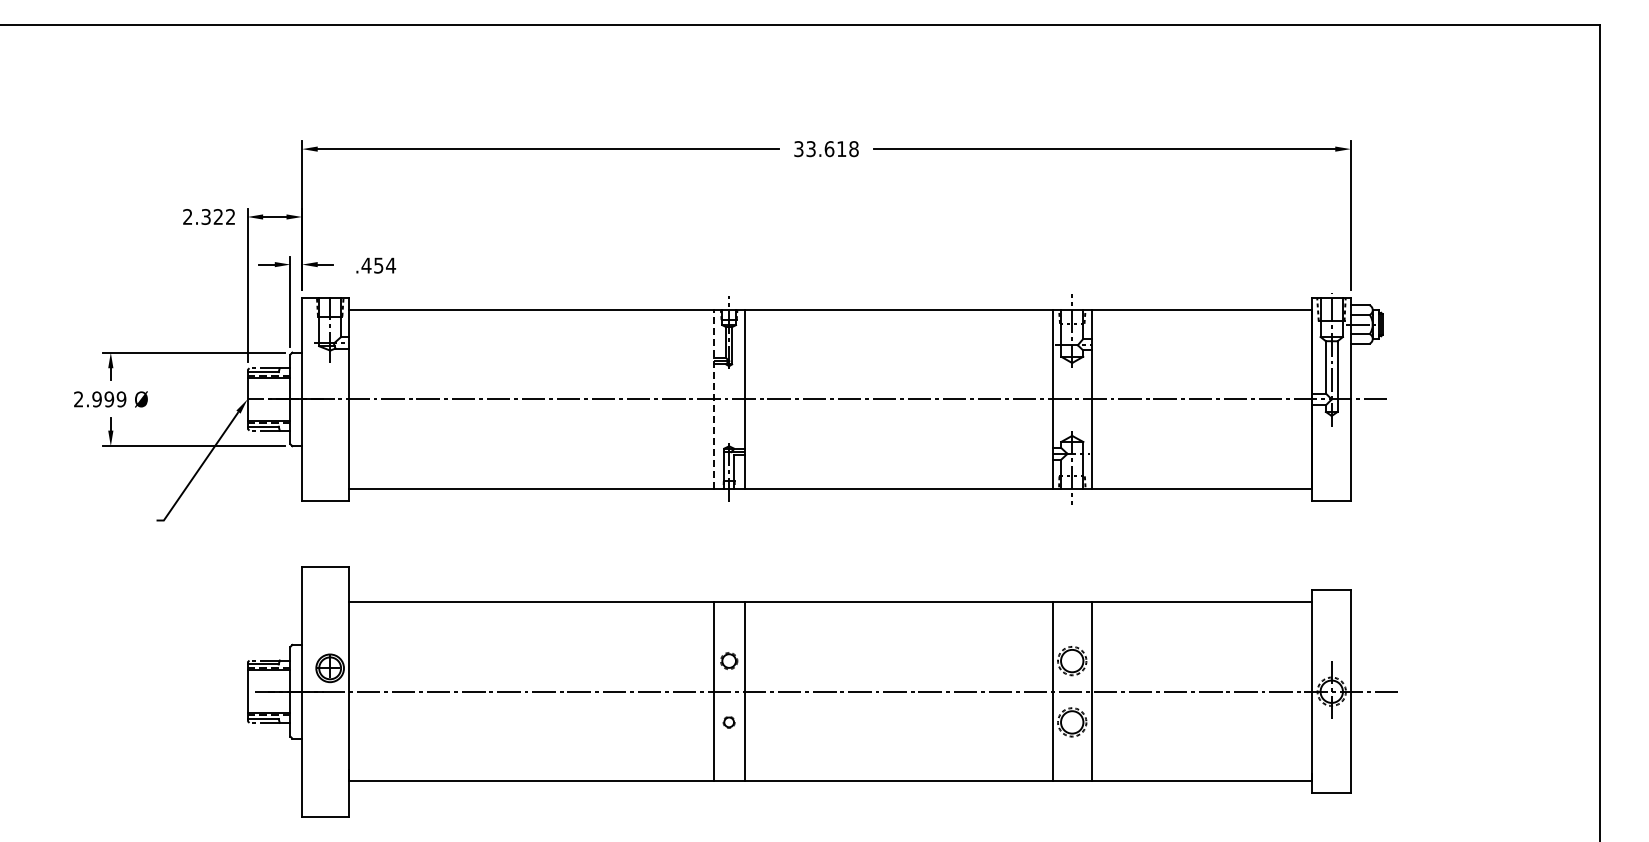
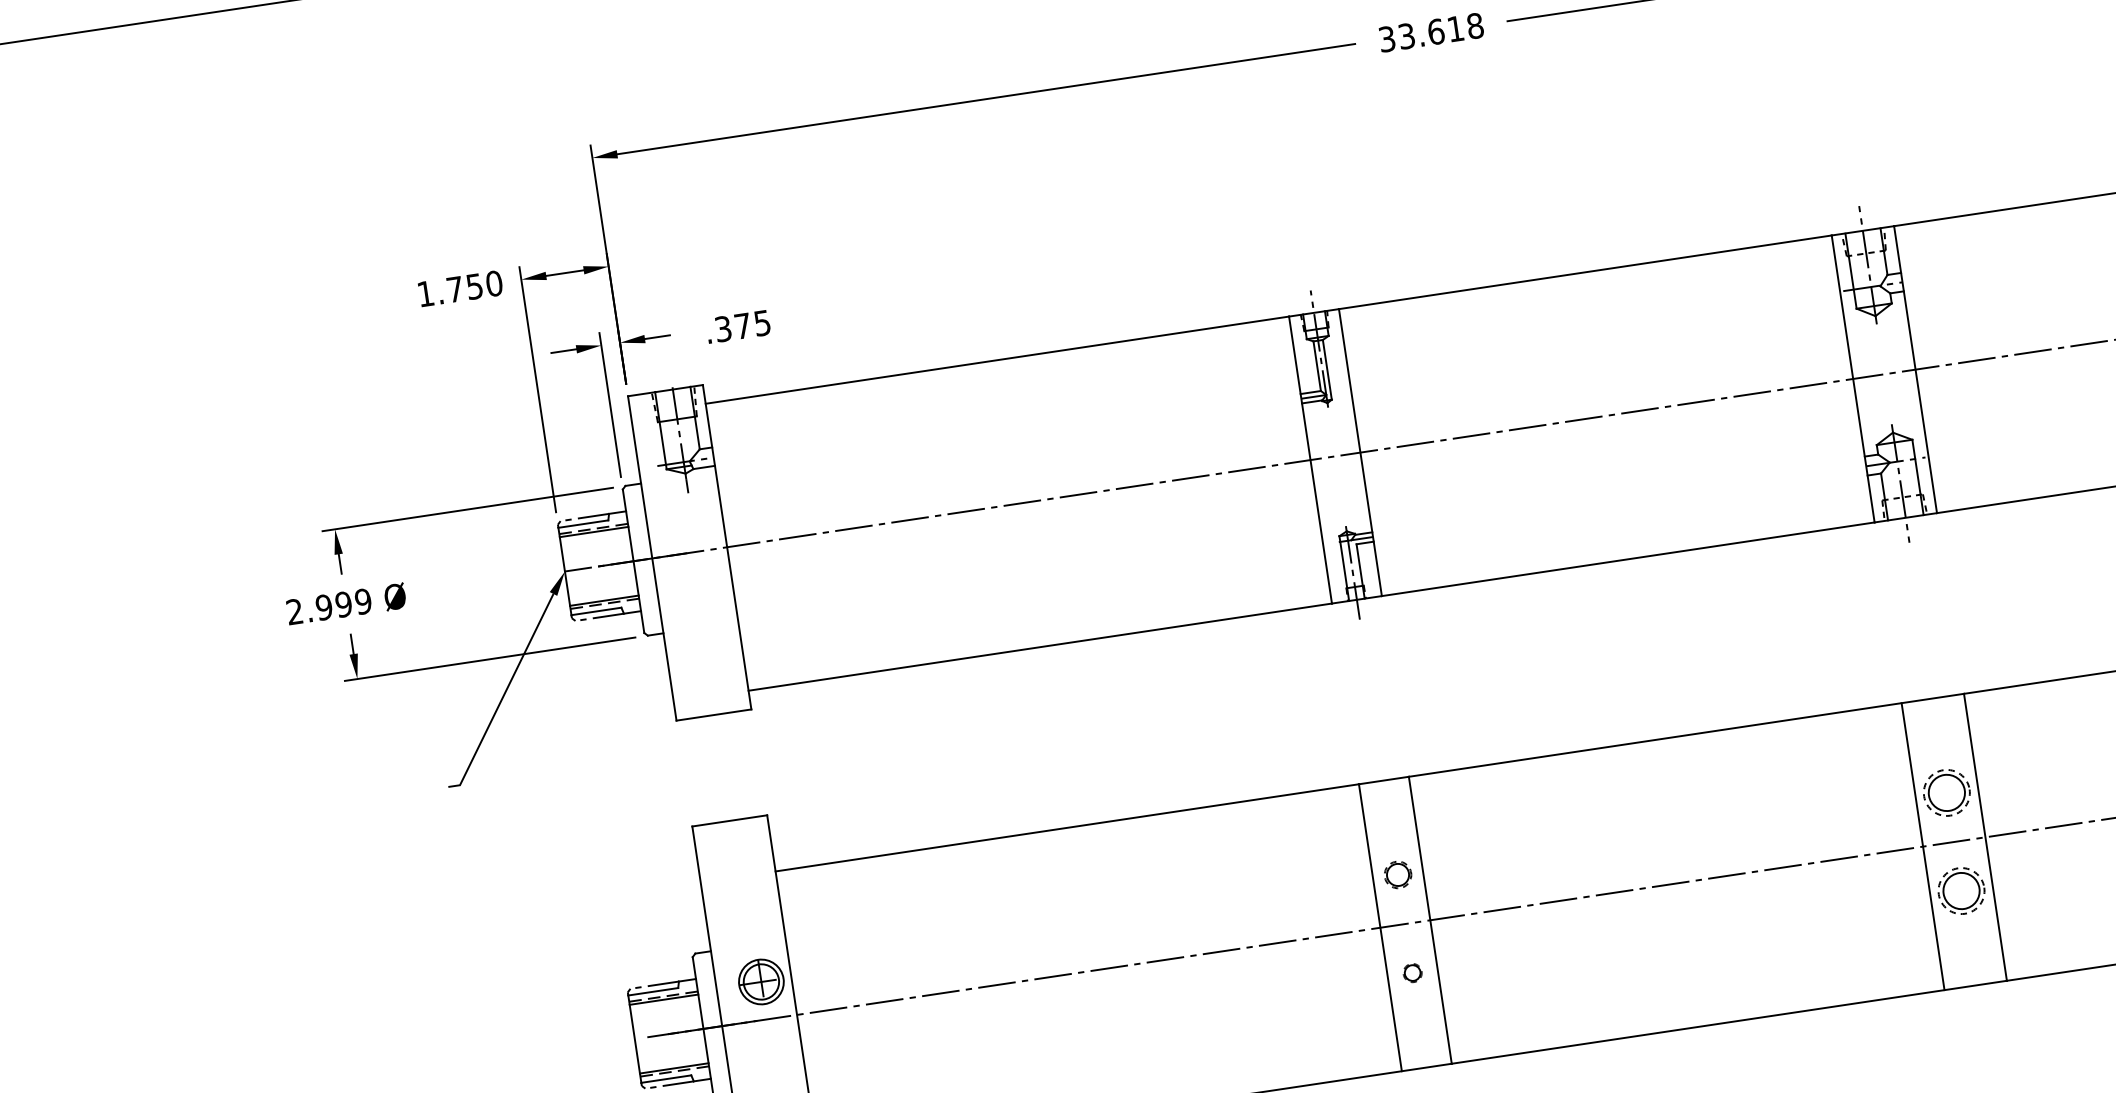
text: (209, 216) -> (460, 287), 2.322 -> 1.750
text: (378, 265) -> (742, 325), .454 -> .375
line: (713, 399) -> (1310, 460), dashed -> solid

